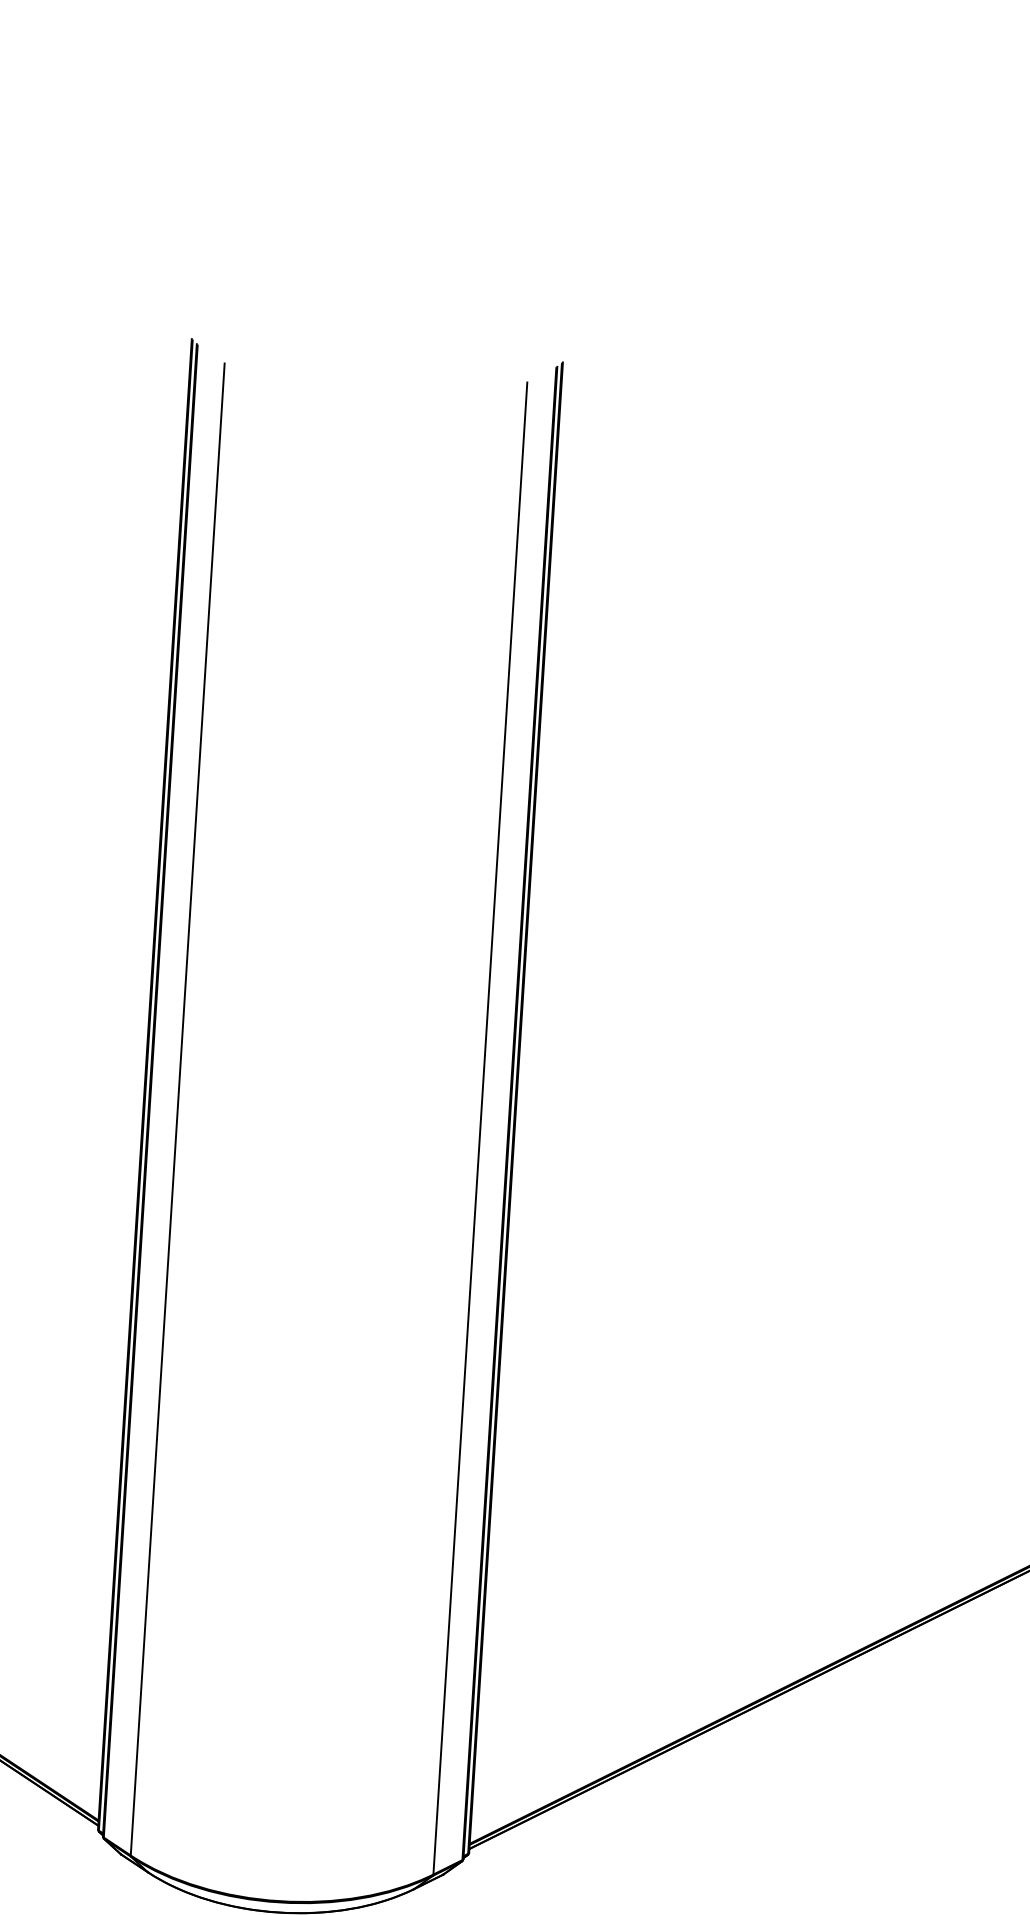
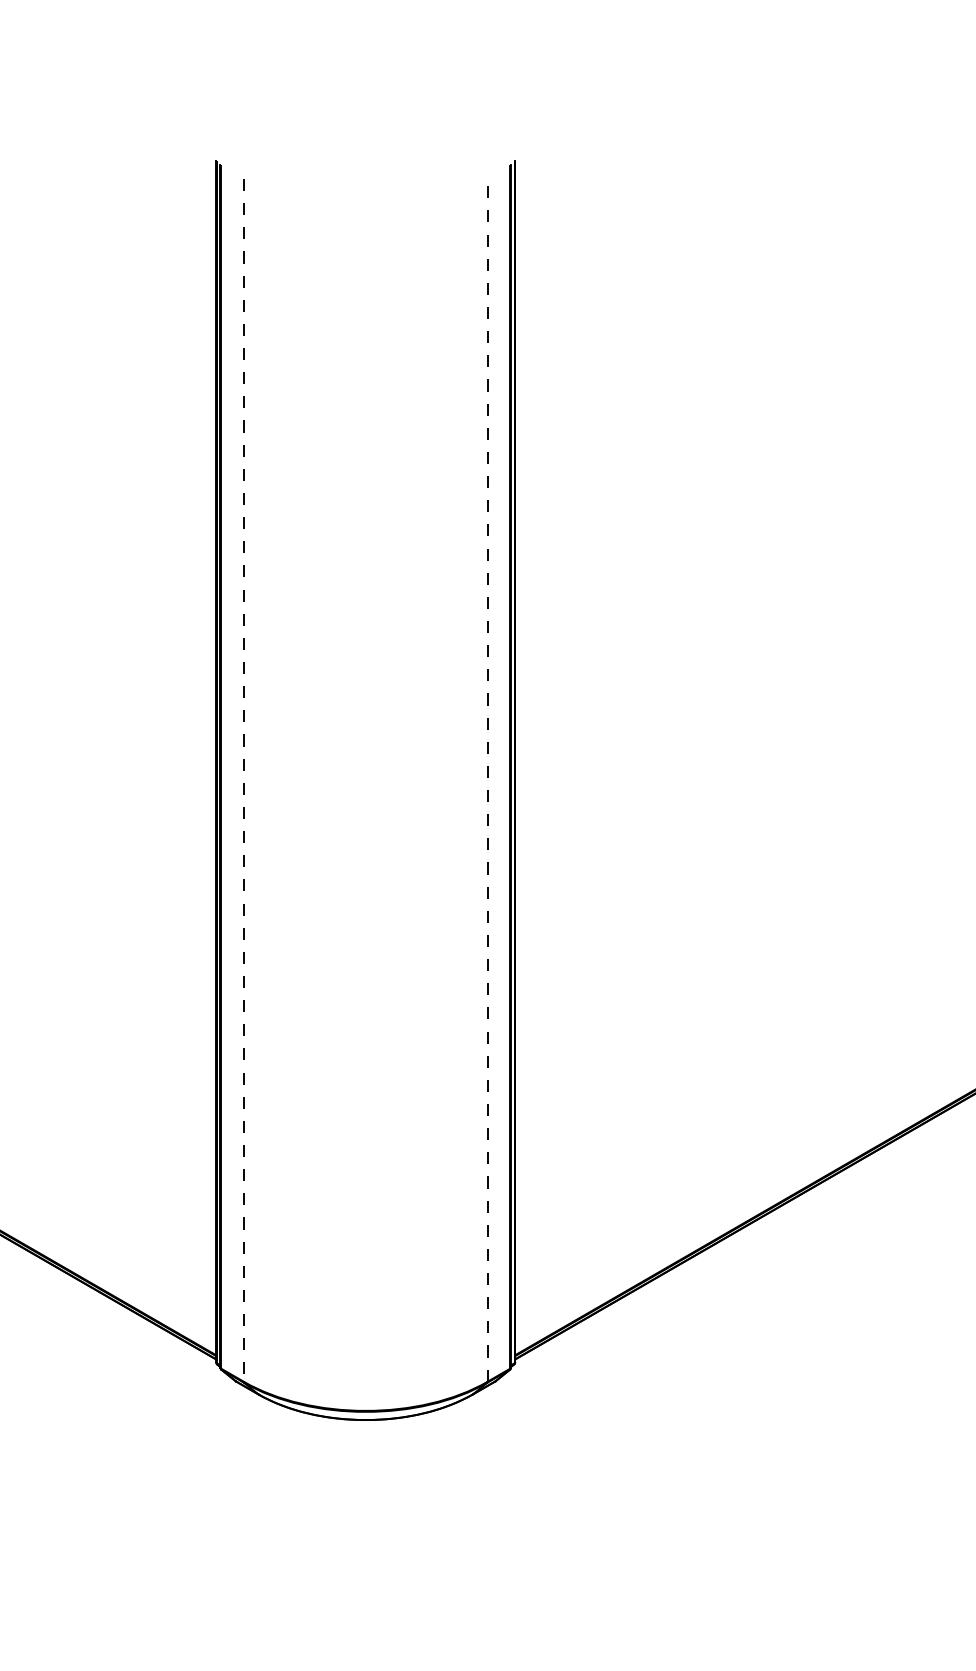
line: (177, 1109) -> (243, 780), solid -> dashed
line: (480, 1127) -> (487, 779), solid -> dashed

